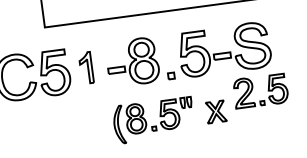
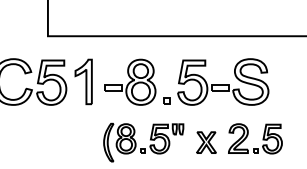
part: (86, 67) -> (83, 81), size x1.43
part: (267, 89) -> (262, 138), moved

